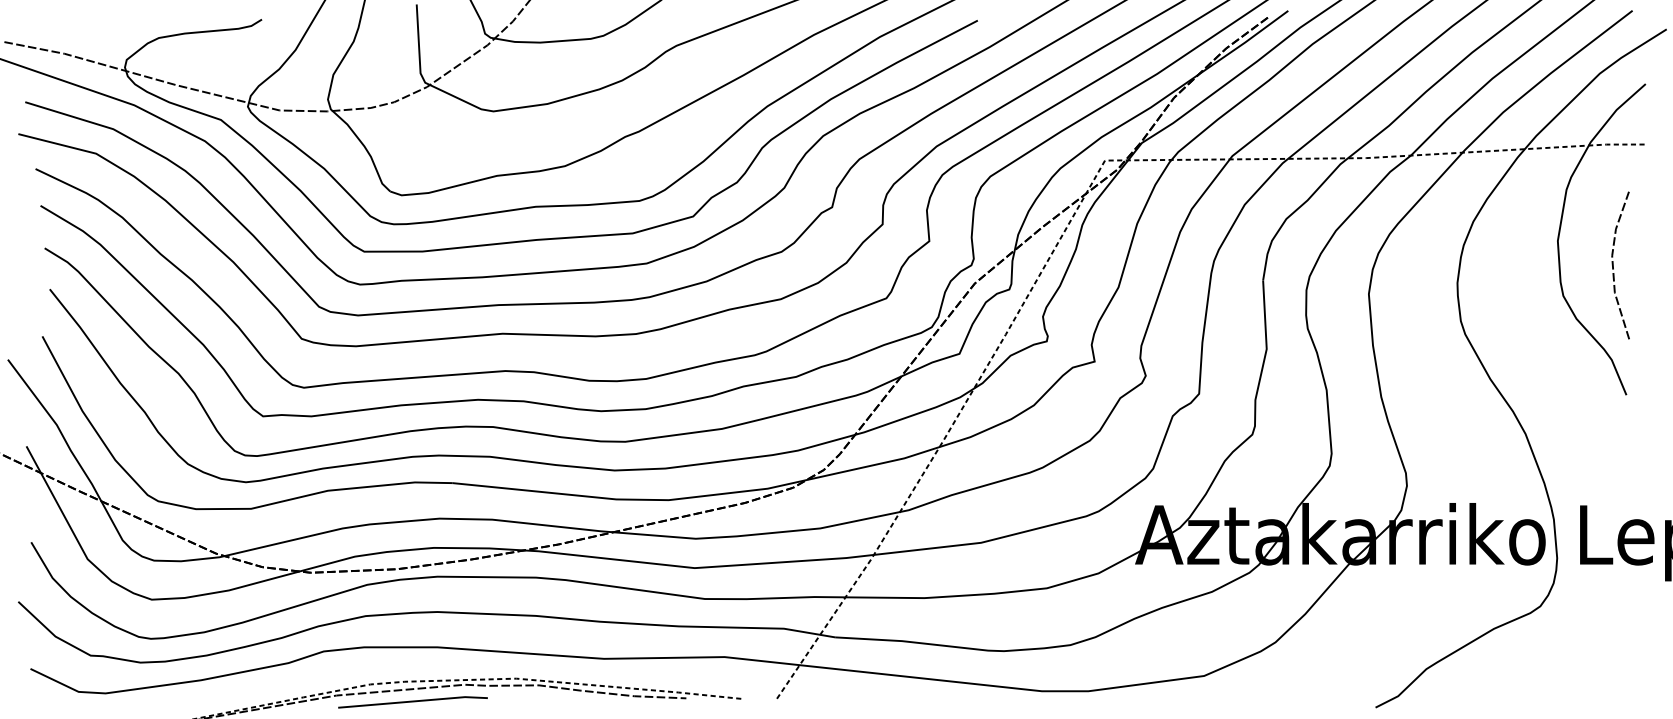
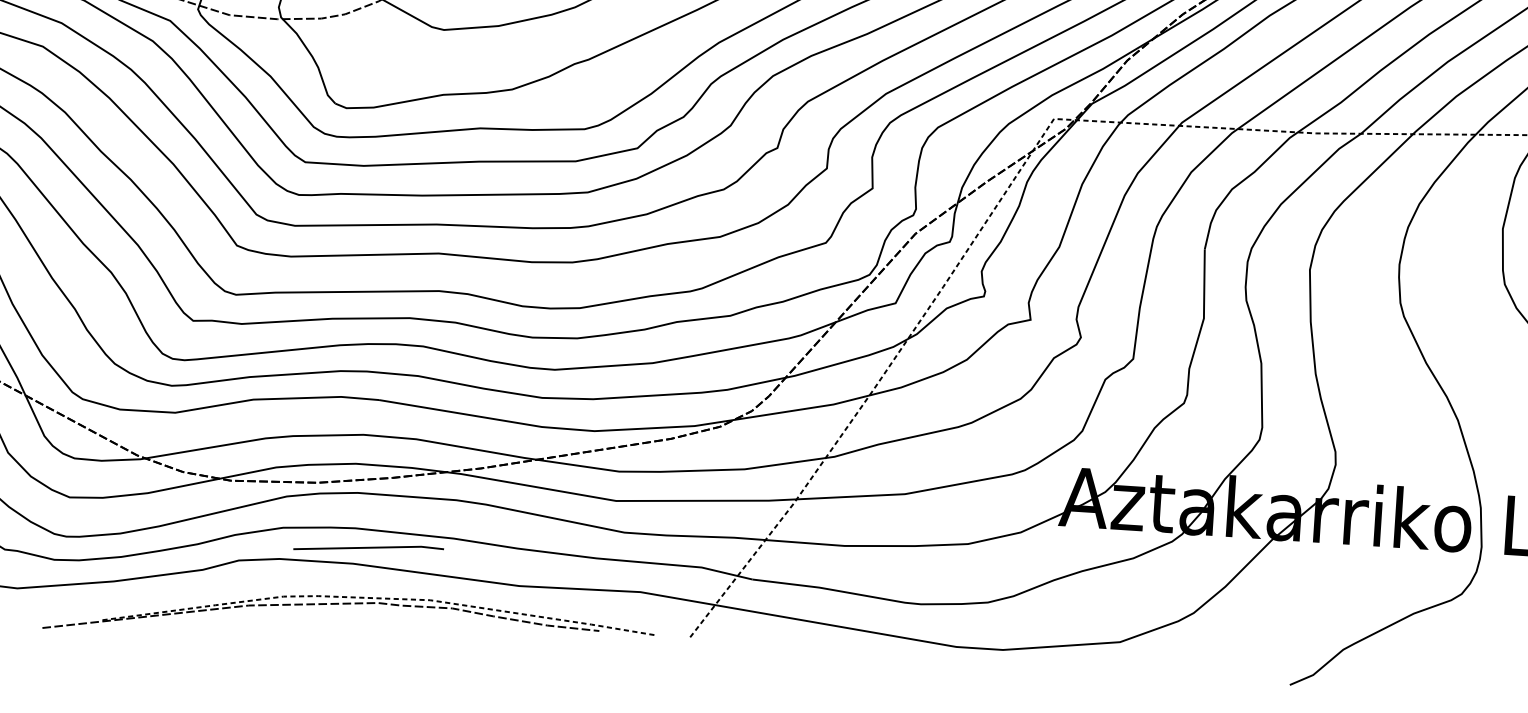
line: (412, 702) -> (368, 548), moved

